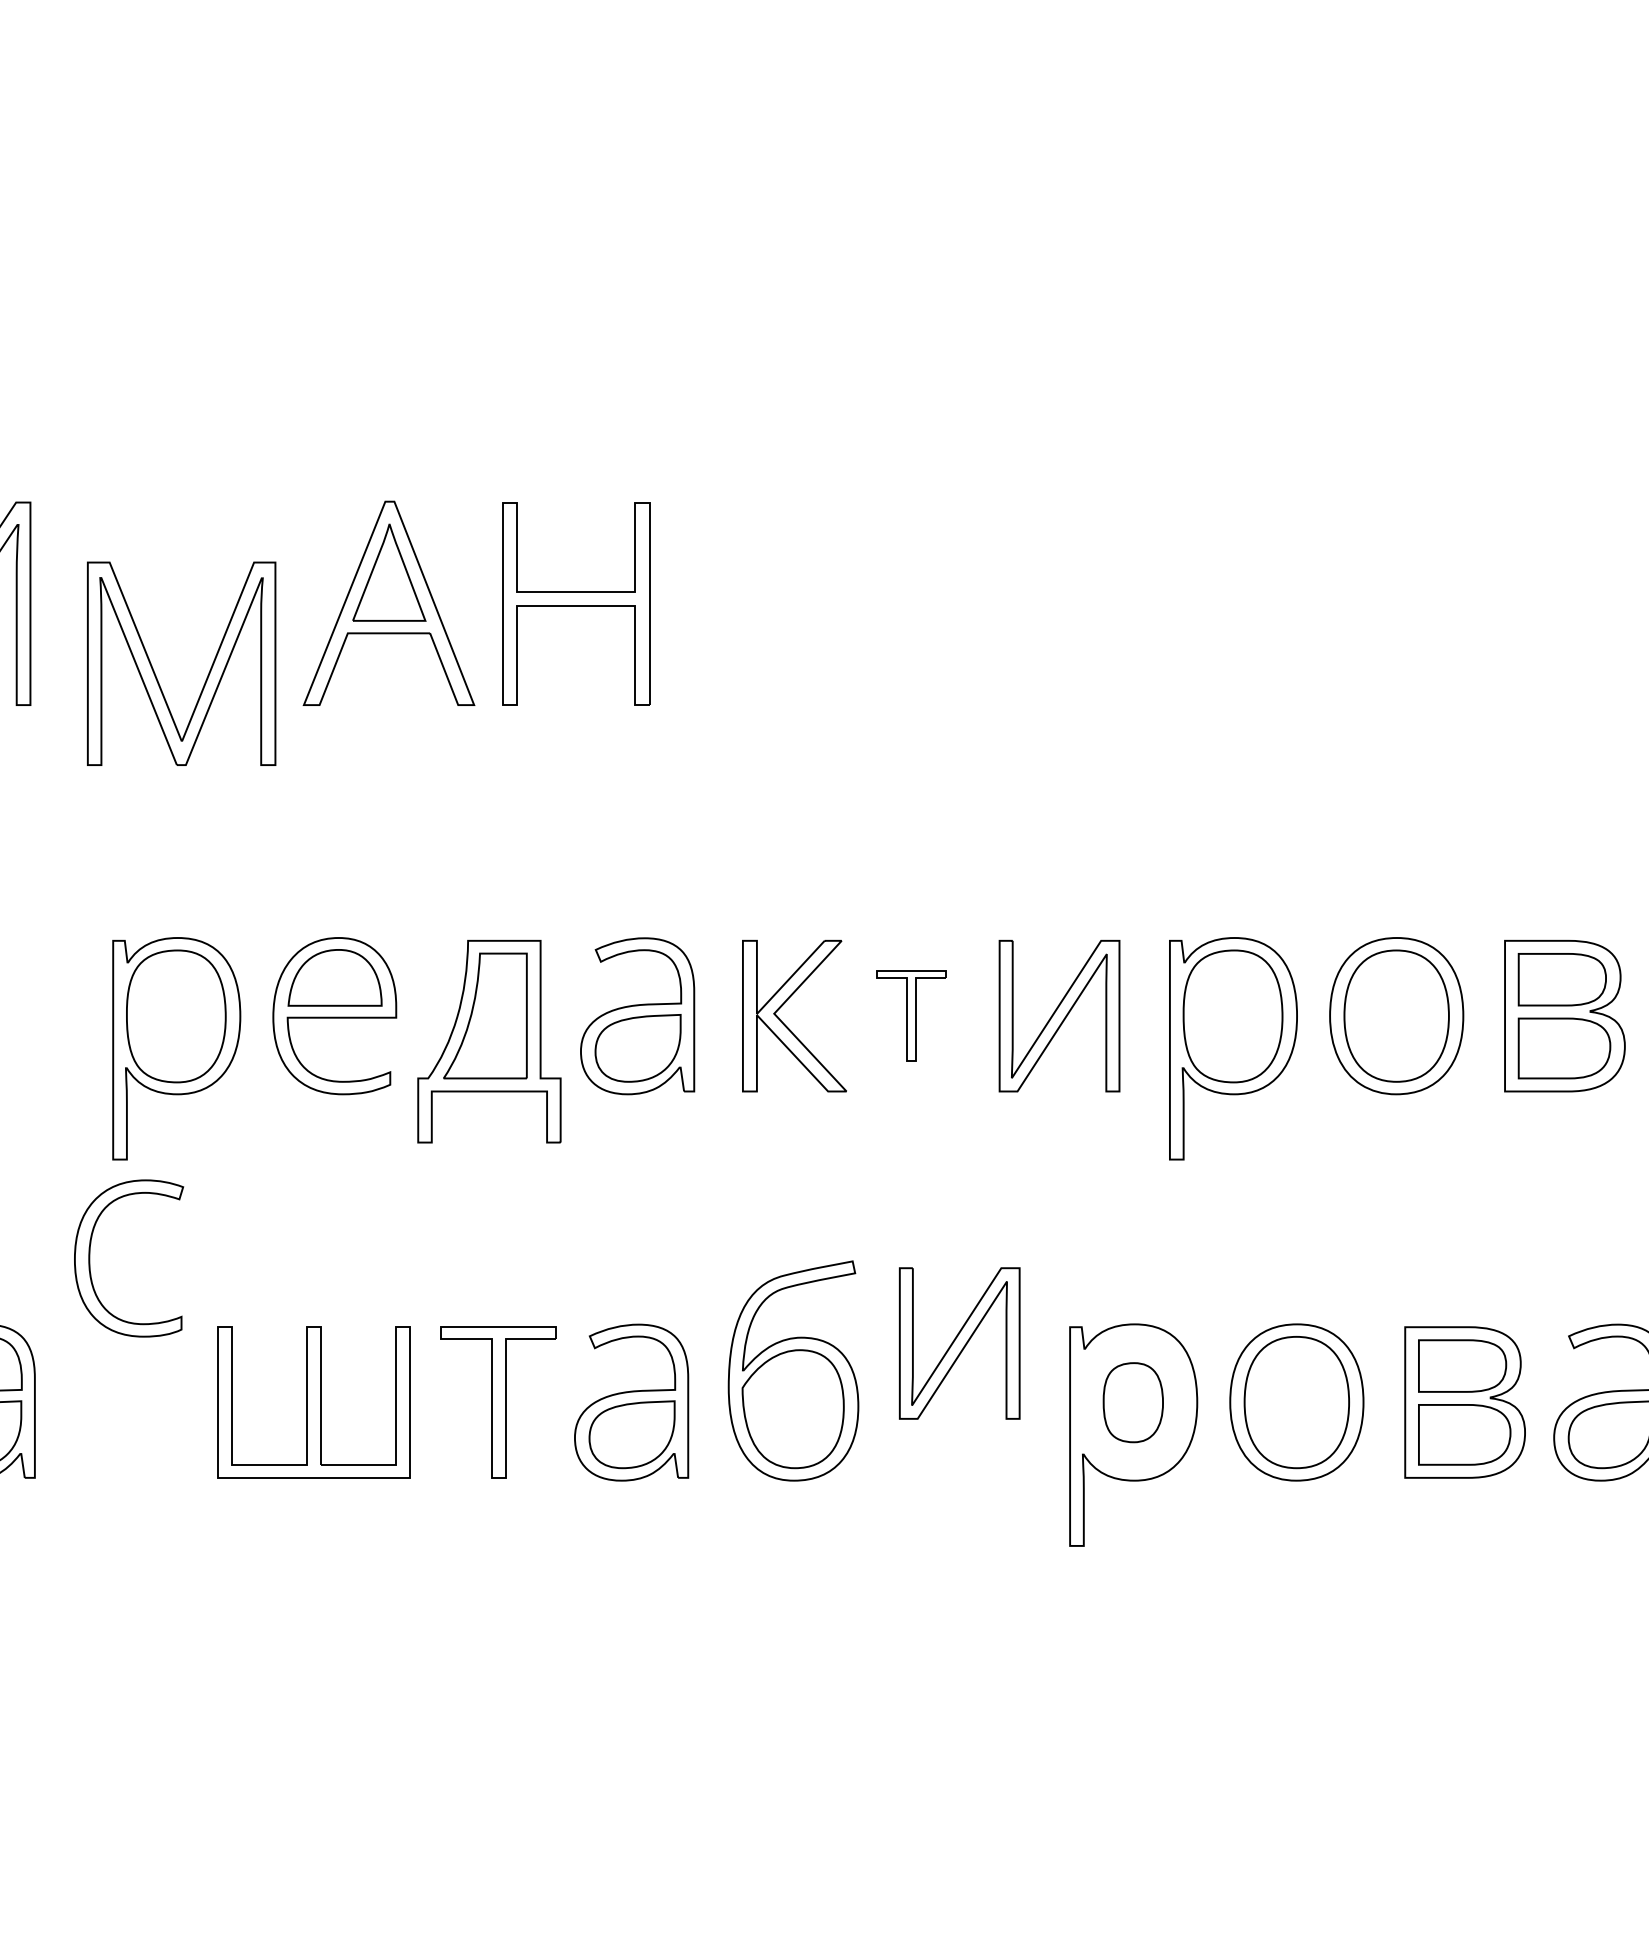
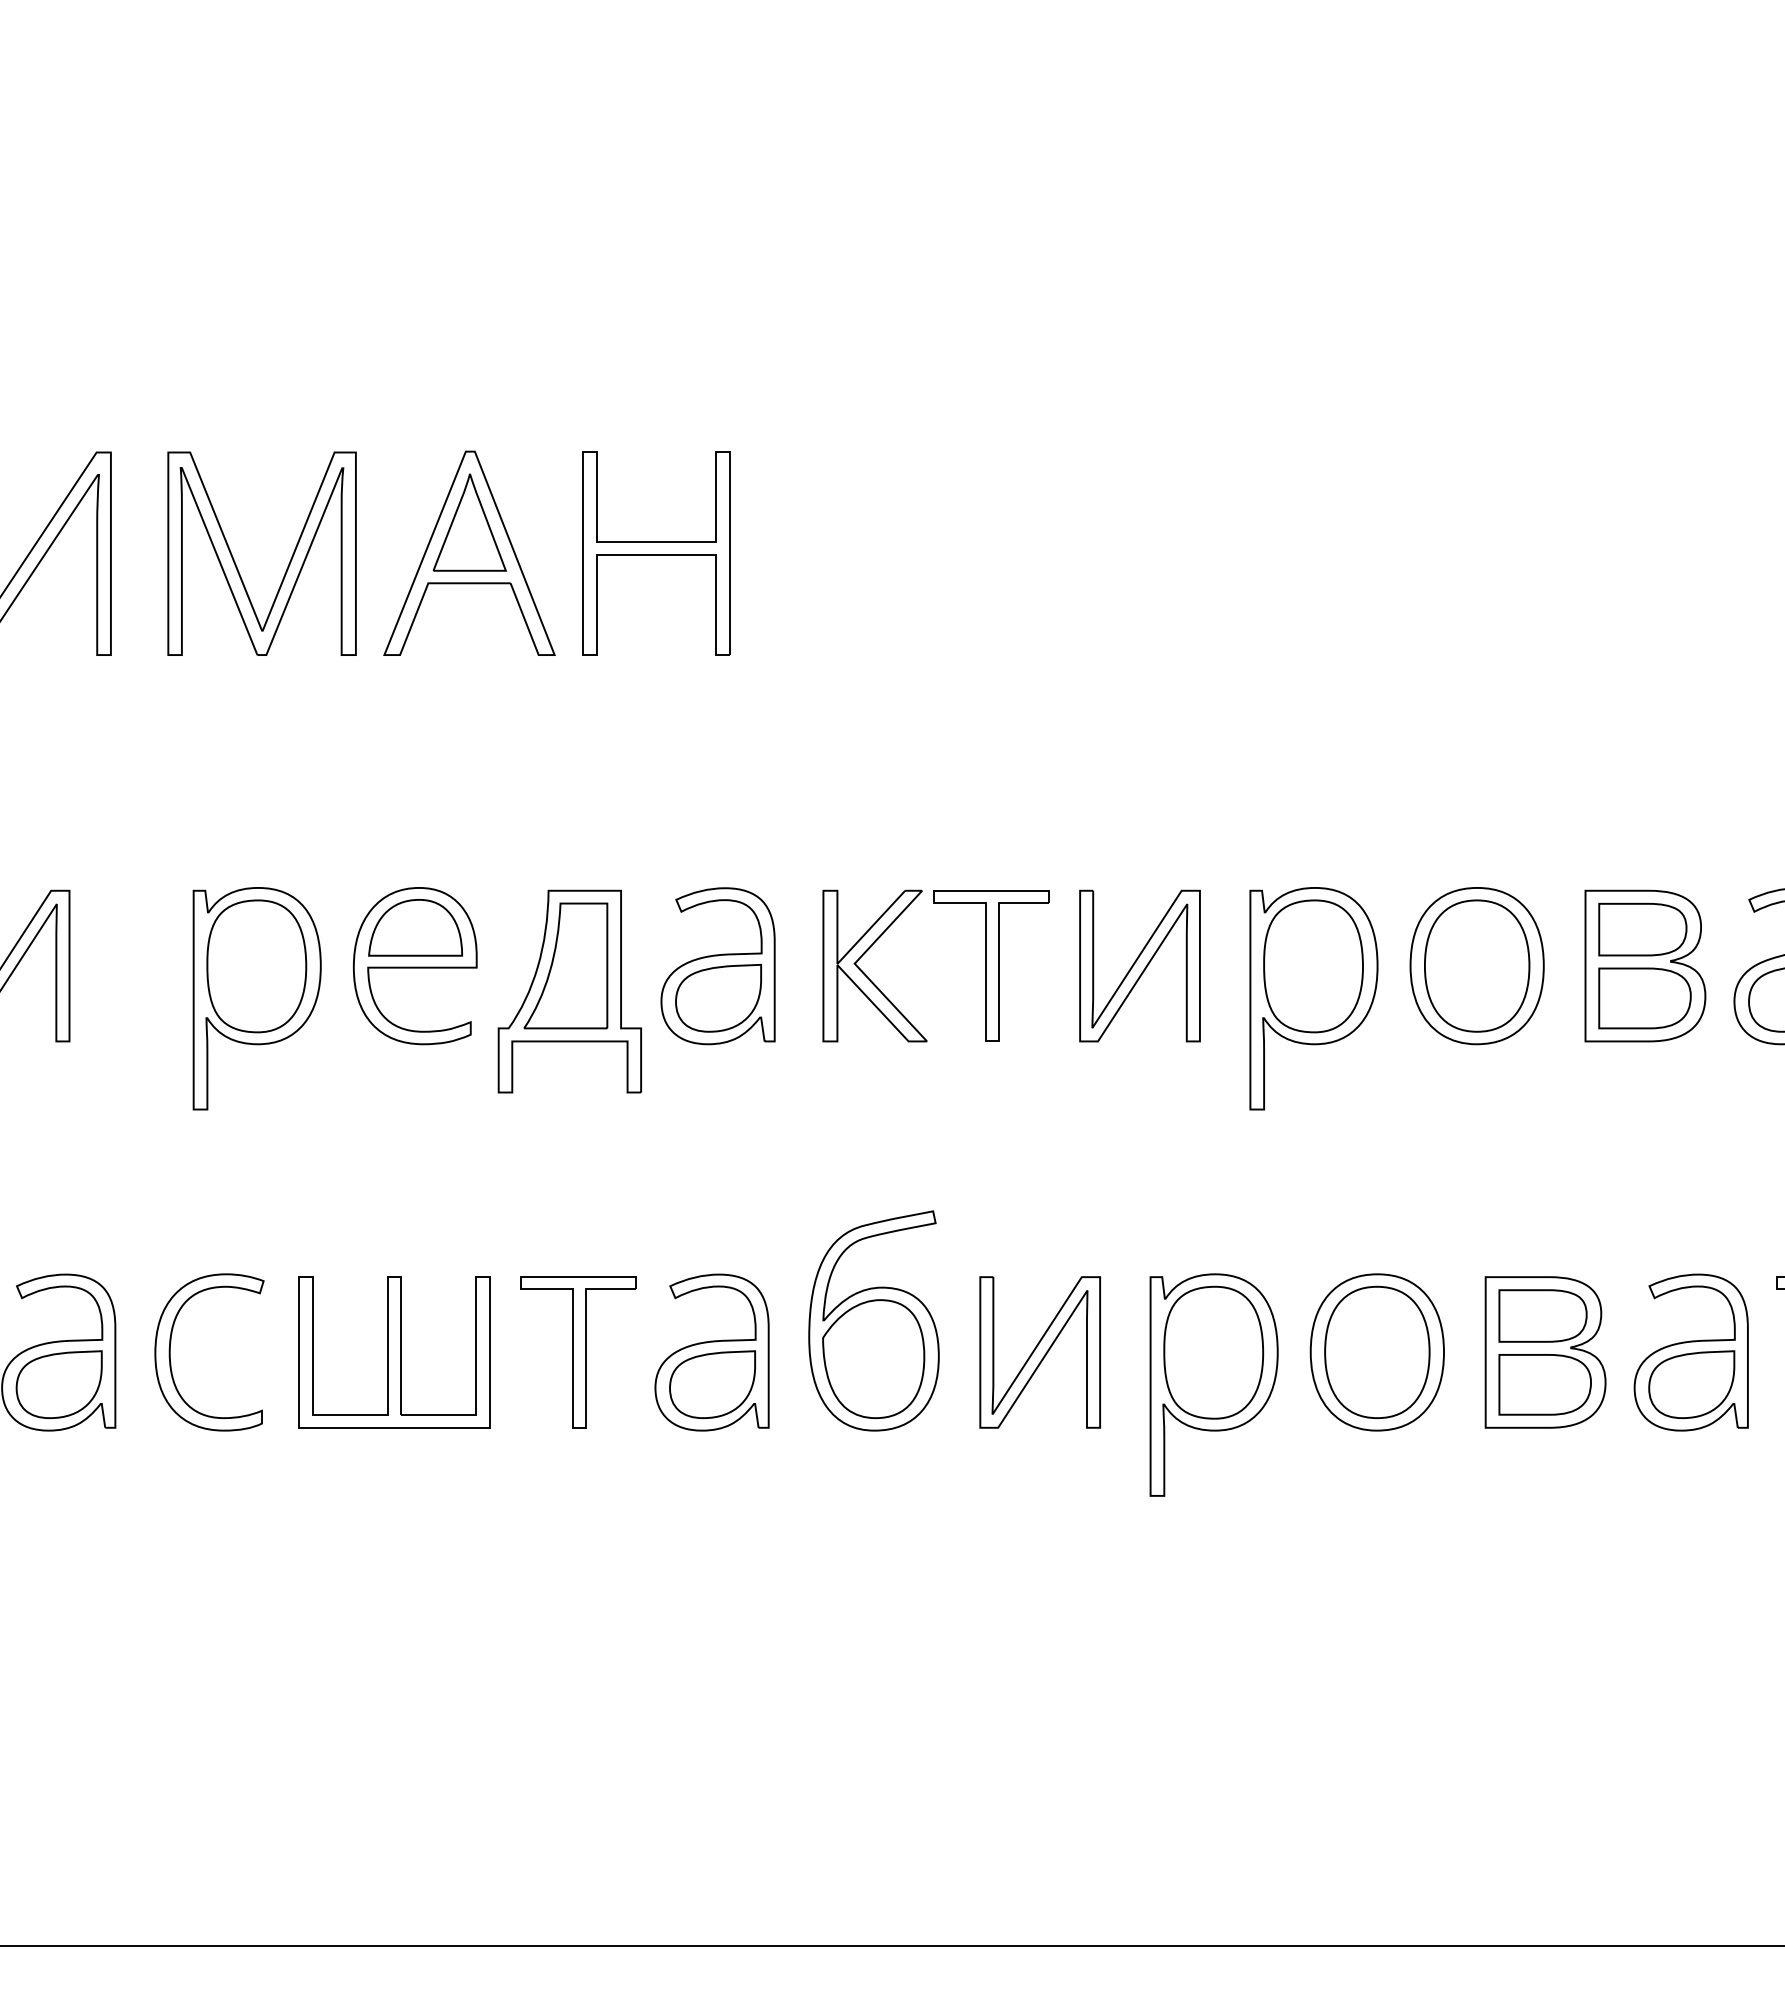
part: (155, 671) -> (235, 561), moved
part: (911, 1015) -> (991, 965), size x1.67
part: (90, 1258) -> (170, 1352), moved
part: (959, 1343) -> (1039, 1352), moved
part: (1133, 1402) -> (1213, 1352), size x1.67

